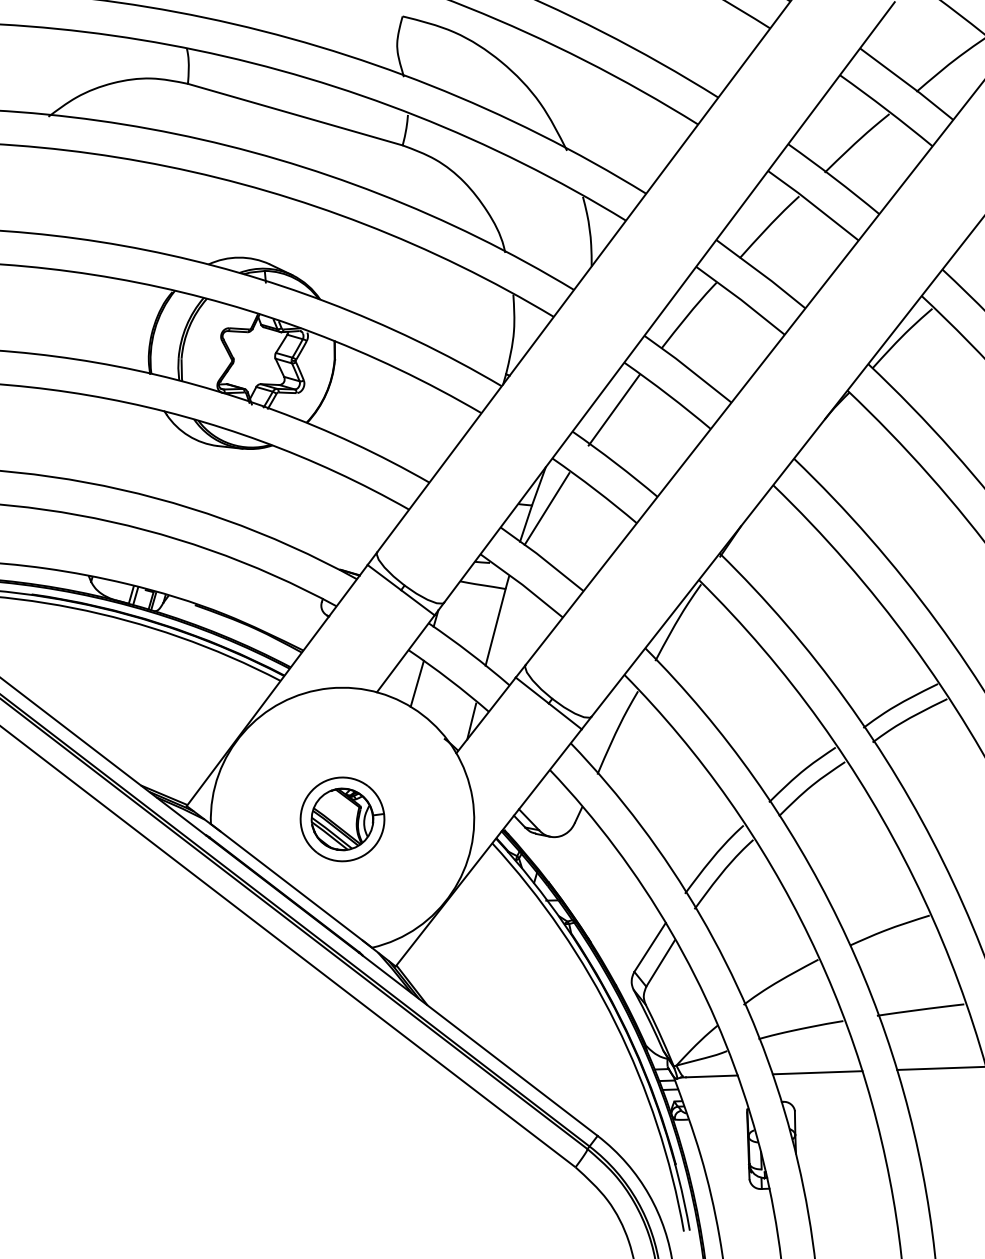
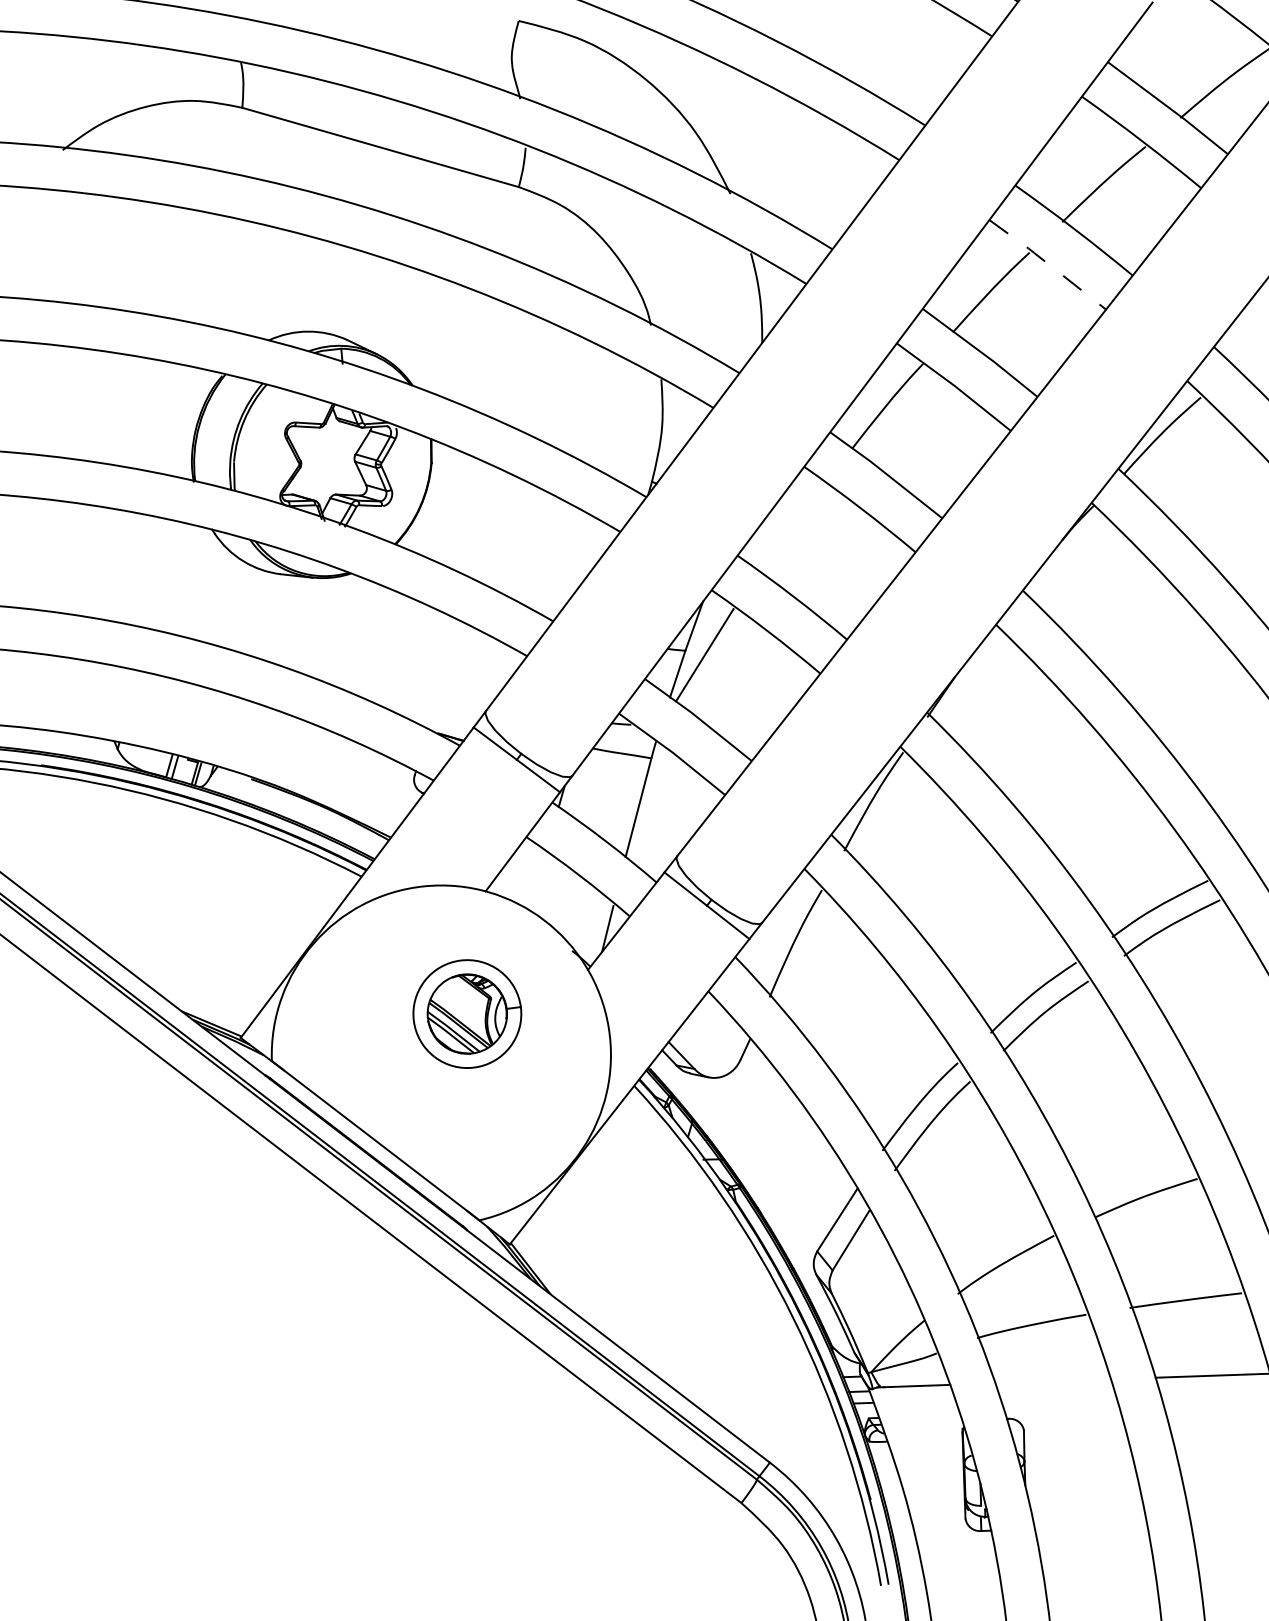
line: (813, 204) -> (1048, 263), solid -> dashed
line: (613, 409) -> (790, 527), removed
line: (417, 683) -> (537, 880), removed
part: (342, 818) -> (467, 1013), moved
line: (817, 1072) -> (1052, 1381), removed

